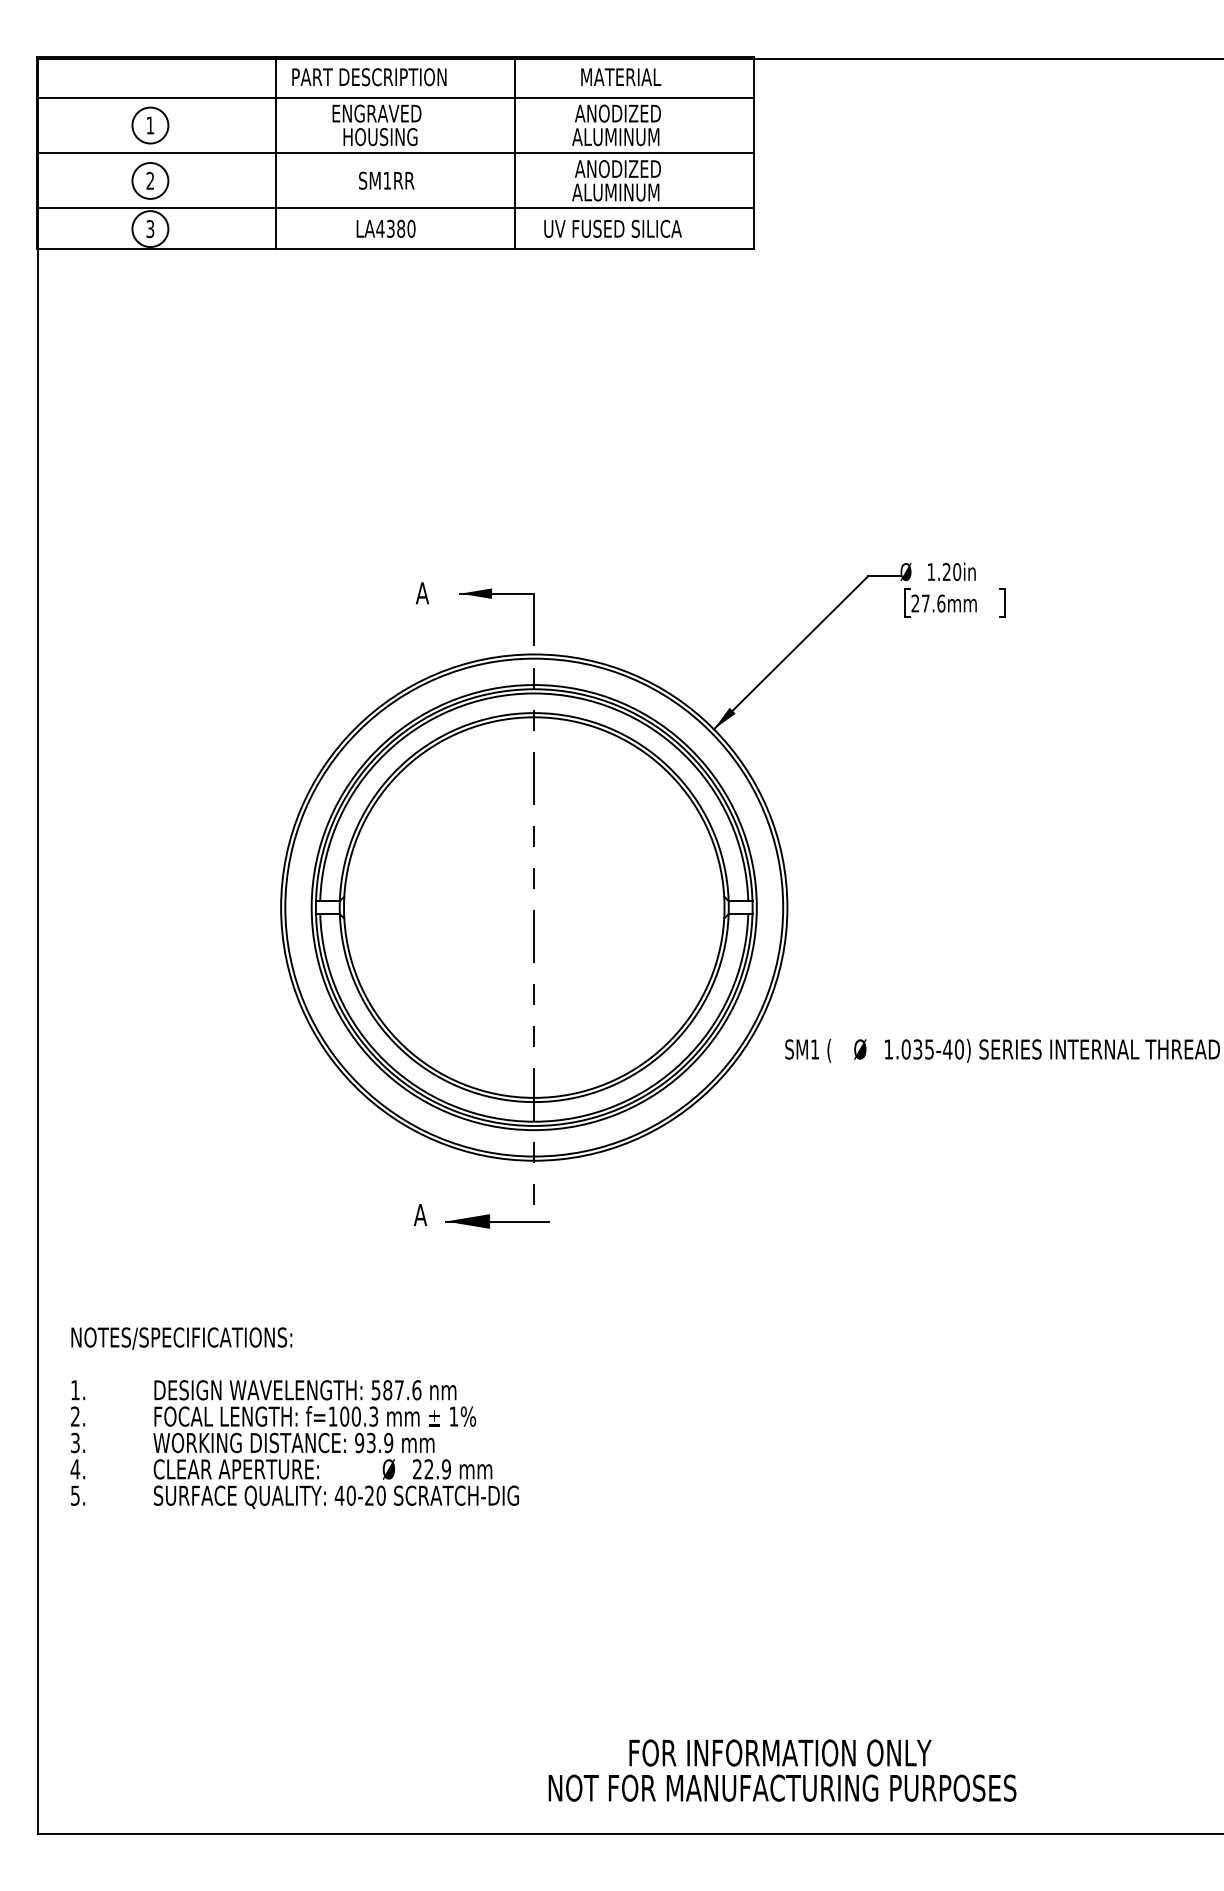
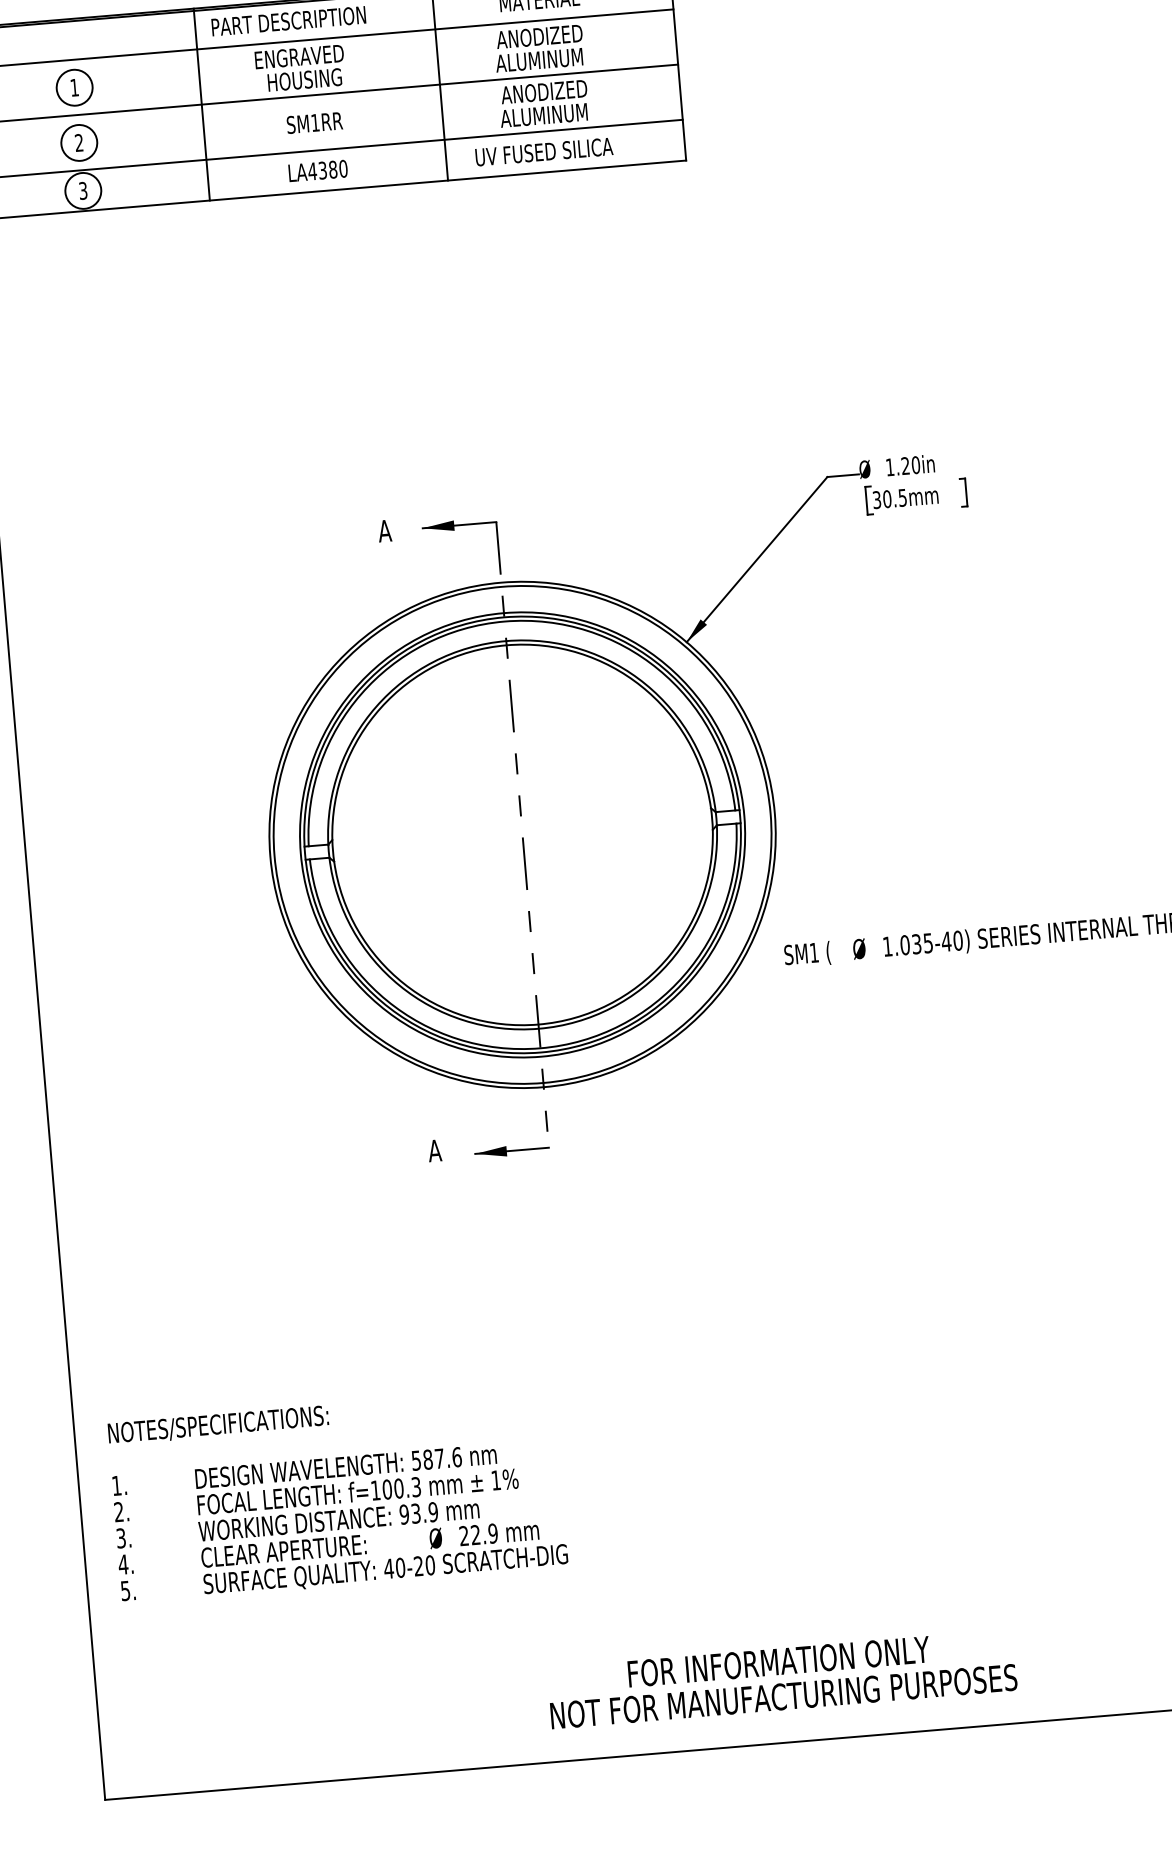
text: (928, 603) -> (889, 498), 27.6mm -> 30.5mm
part: (496, 1221) -> (511, 1150), size x0.71
text: (294, 1418) -> (337, 1495), moved
text: (782, 1770) -> (782, 1679), moved

